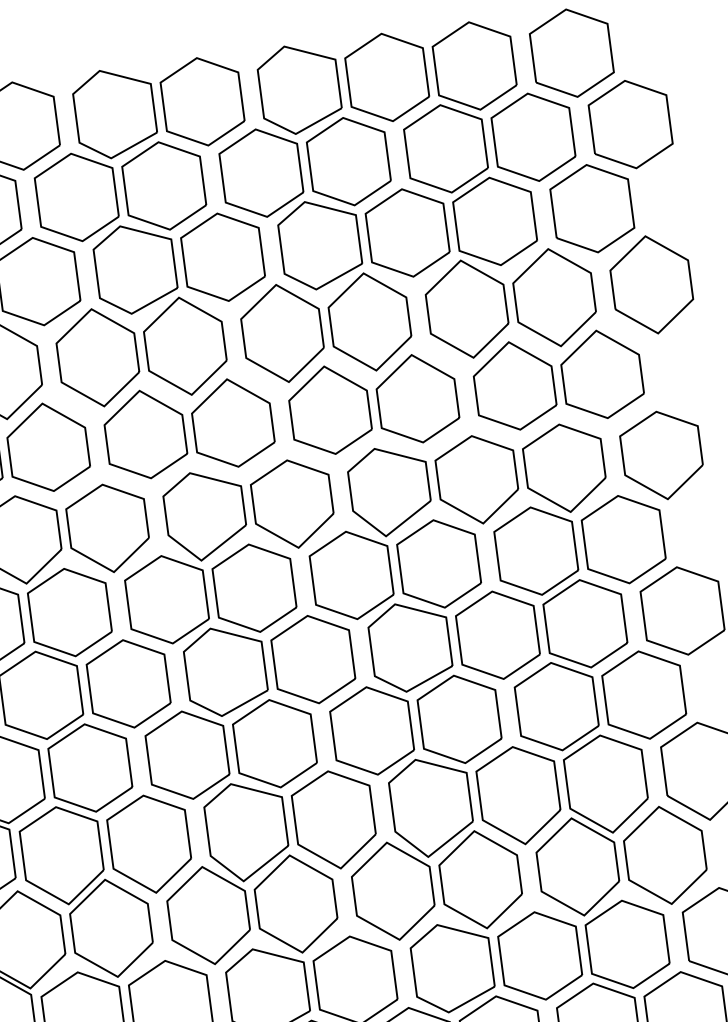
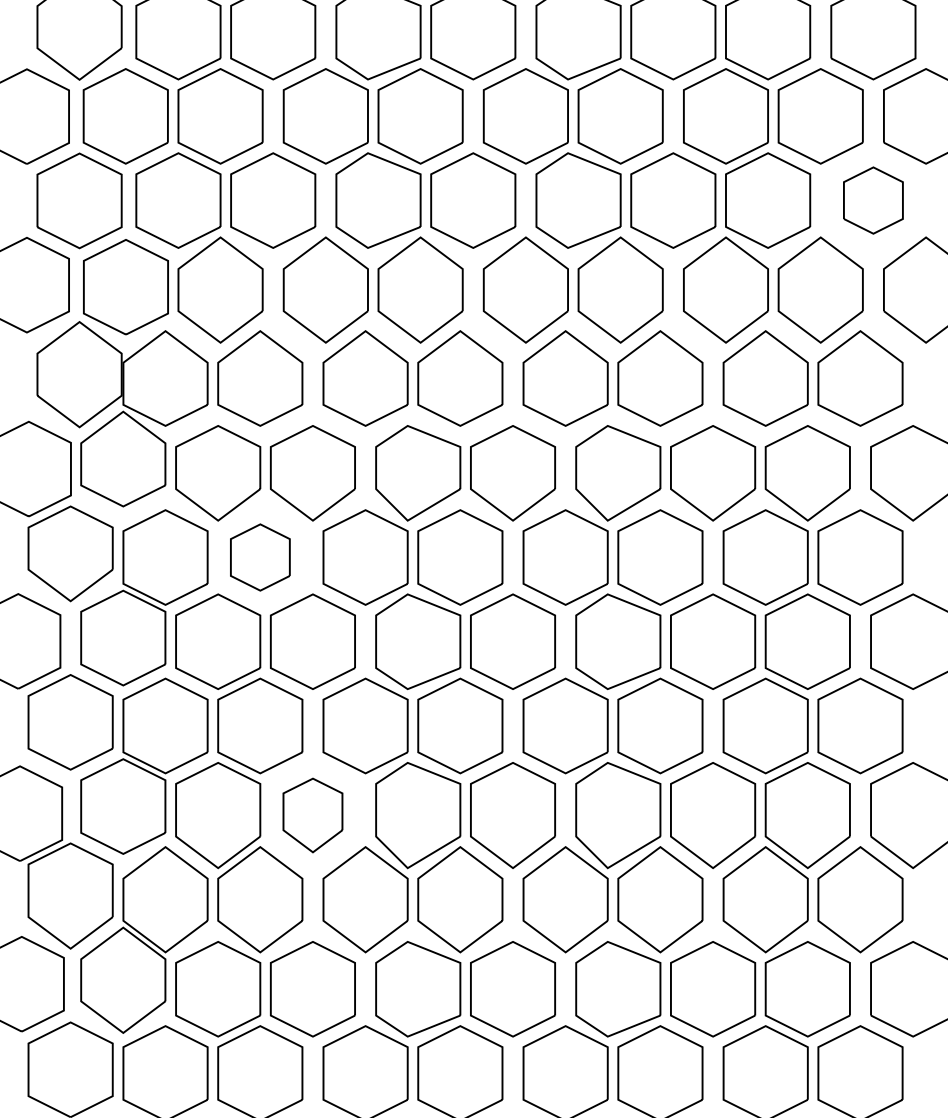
part: (592, 208) -> (873, 200), size x0.7
part: (70, 612) -> (260, 557), size x0.7
part: (149, 844) -> (312, 815), size x0.7

